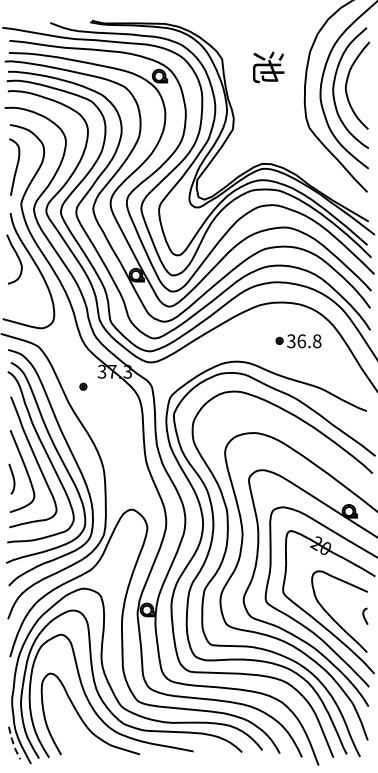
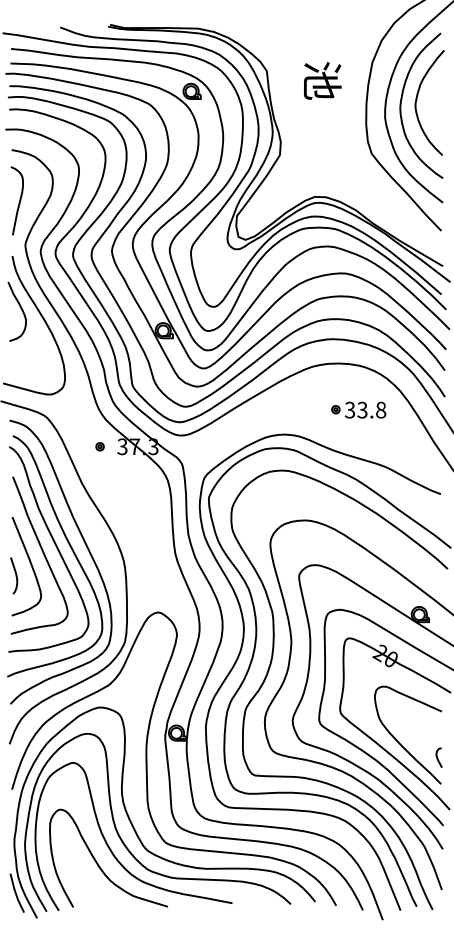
text: (301, 341) -> (362, 410), 36.8 -> 33.8
part: (83, 386) -> (100, 446), moved
curve: (364, 615) -> (437, 756), moved
line: (13, 743) -> (16, 893), dashed -> solid

